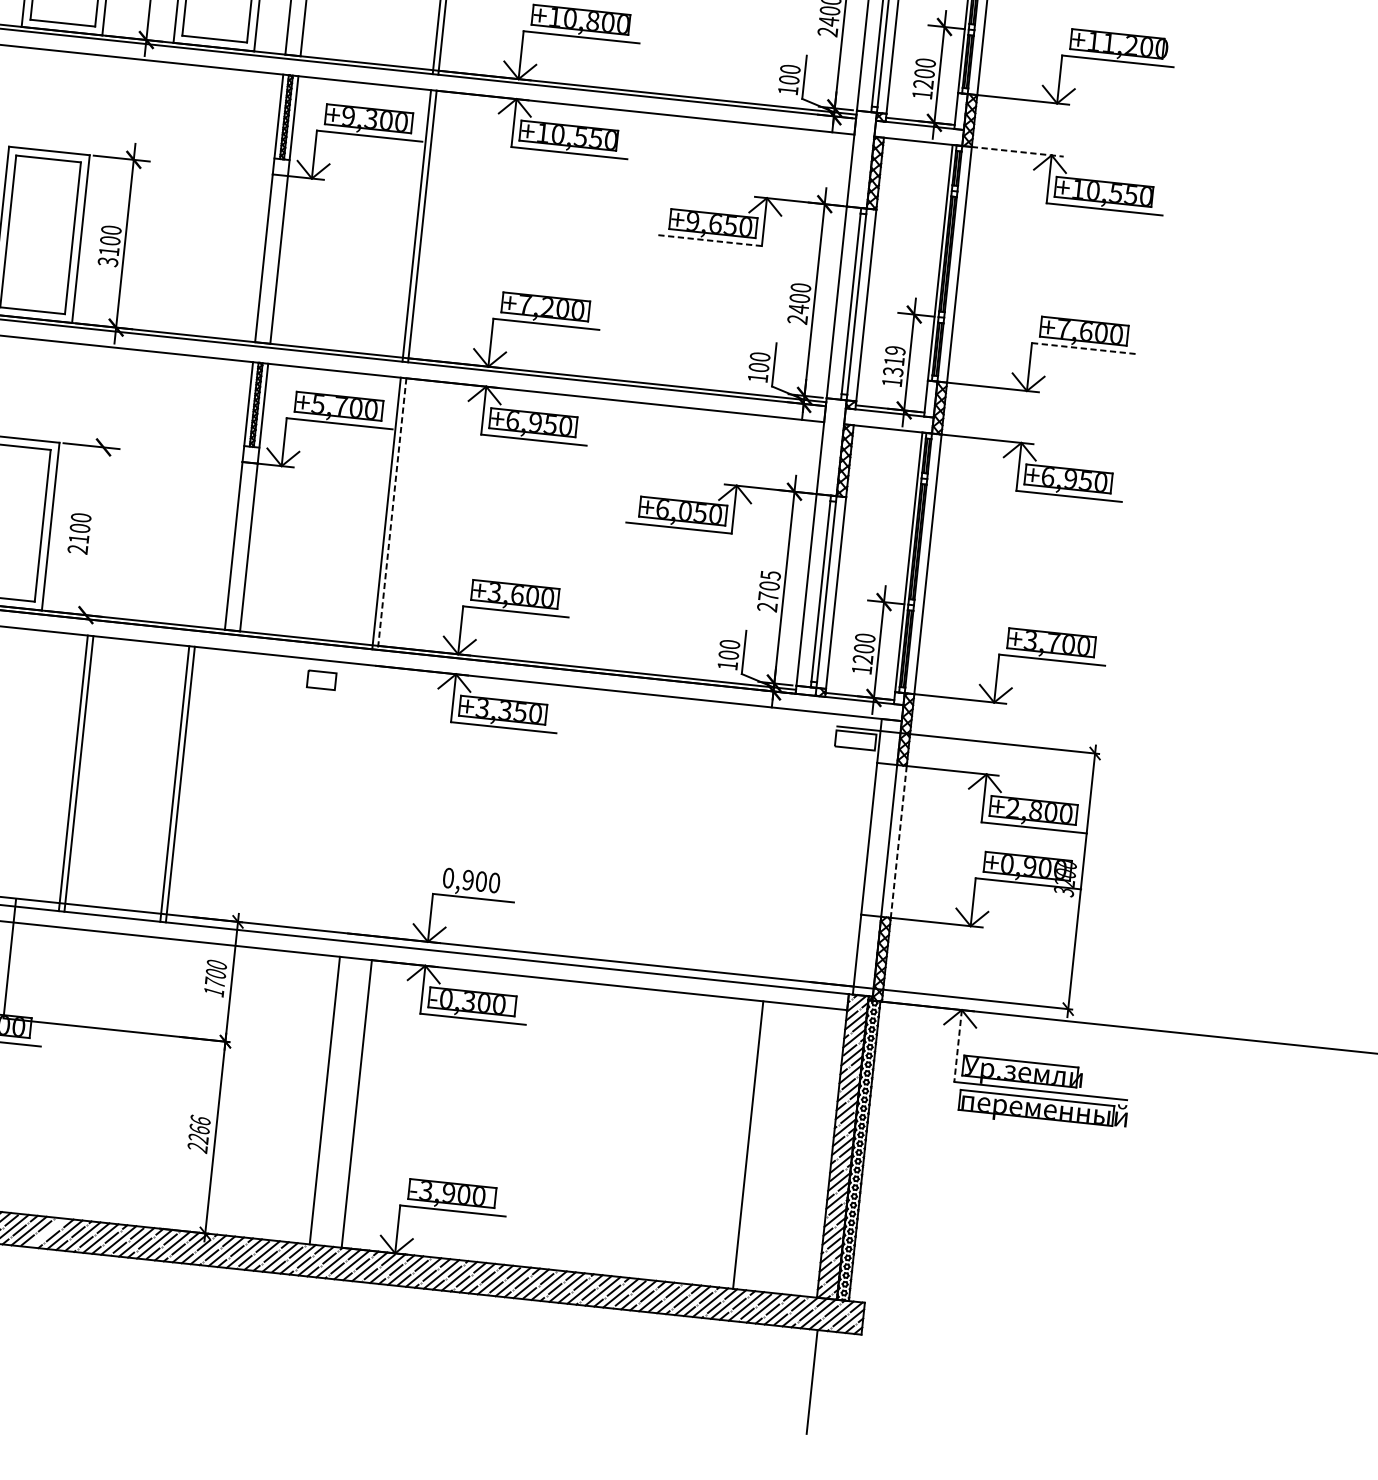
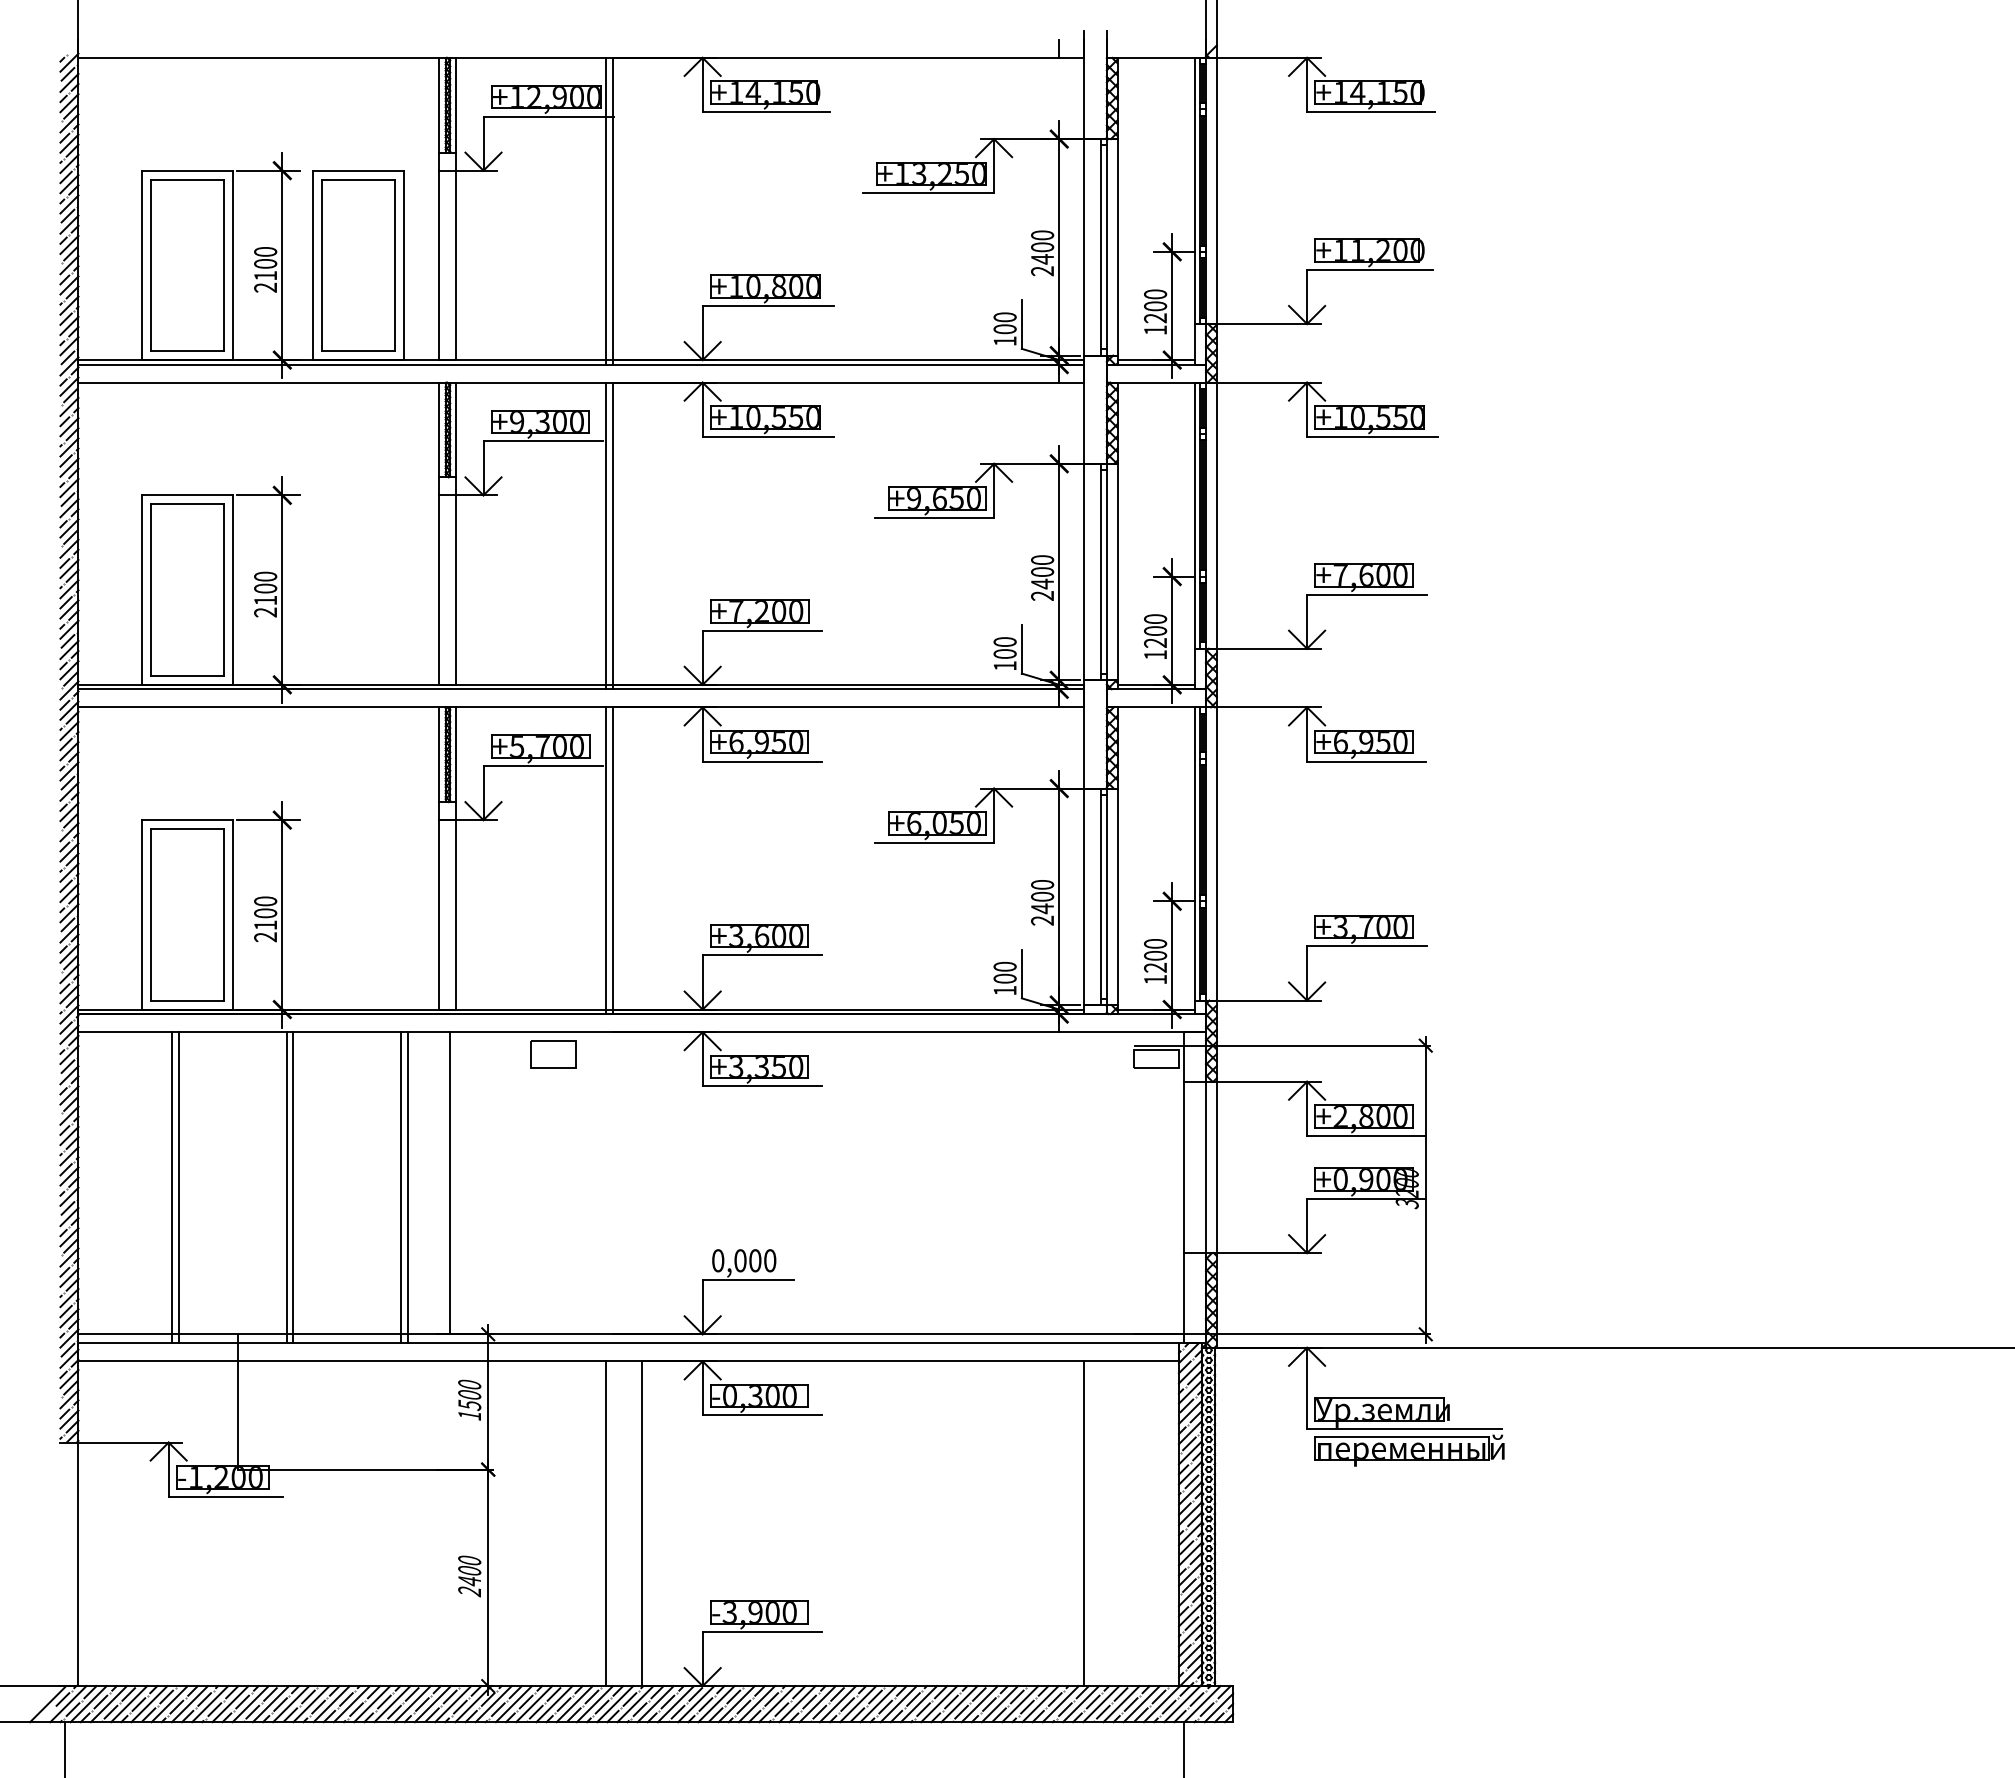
line: (1017, 151) -> (1268, 382), dashed -> solid
line: (709, 240) -> (934, 517), dashed -> solid
text: (107, 261) -> (265, 612), 3100 -> 2100
line: (1084, 348) -> (1366, 594), dashed -> solid
text: (894, 361) -> (1155, 631), 1319 -> 1200
line: (392, 514) -> (612, 861), dashed -> solid
line: (94, 530) -> (282, 914), added
text: (769, 586) -> (1042, 897), 2705 -> 2400
part: (321, 680) -> (553, 1054), size x1.43
line: (217, 784) -> (449, 1183), added
line: (898, 841) -> (1216, 1167), dashed -> solid
text: (468, 880) -> (740, 1260), 0,900 -> 0,000
text: (214, 983) -> (469, 1405), 1700 -> 1500
line: (958, 1046) -> (1307, 1388), dashed -> solid
text: (199, 1130) -> (469, 1571), 2266 -> 2400
line: (47, 1233) -> (311, 1704), added

